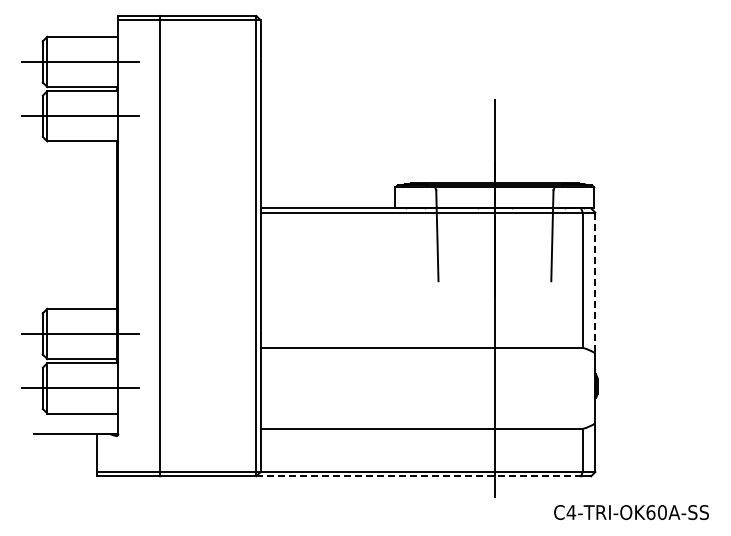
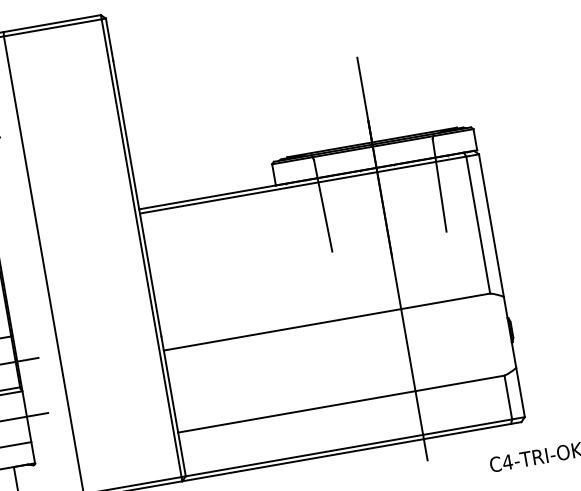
line: (595, 283) -> (491, 226), dashed -> solid
line: (419, 476) -> (347, 452), dashed -> solid

